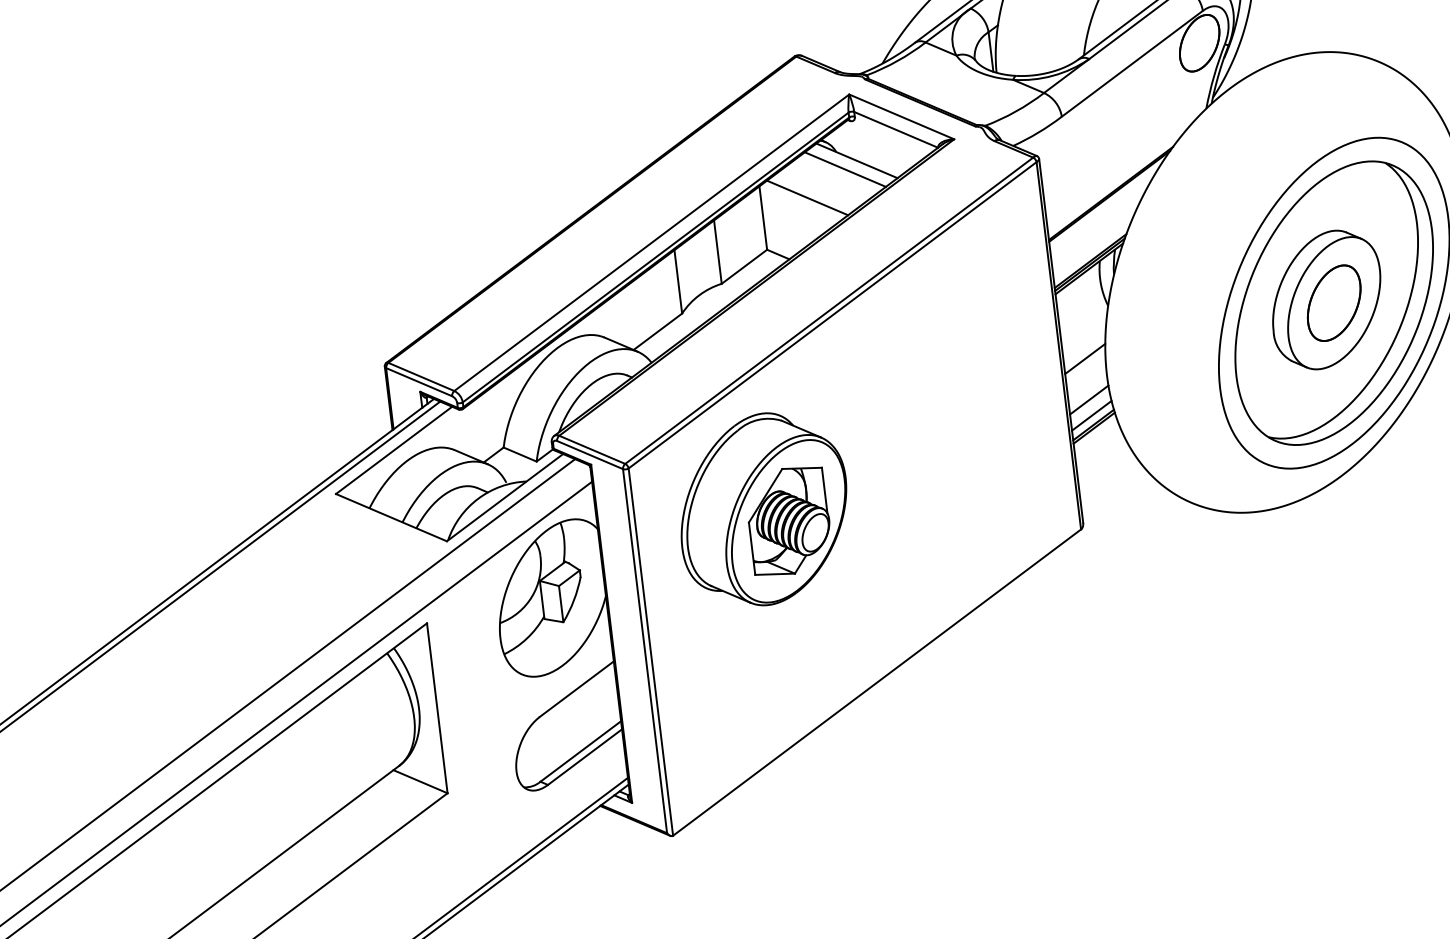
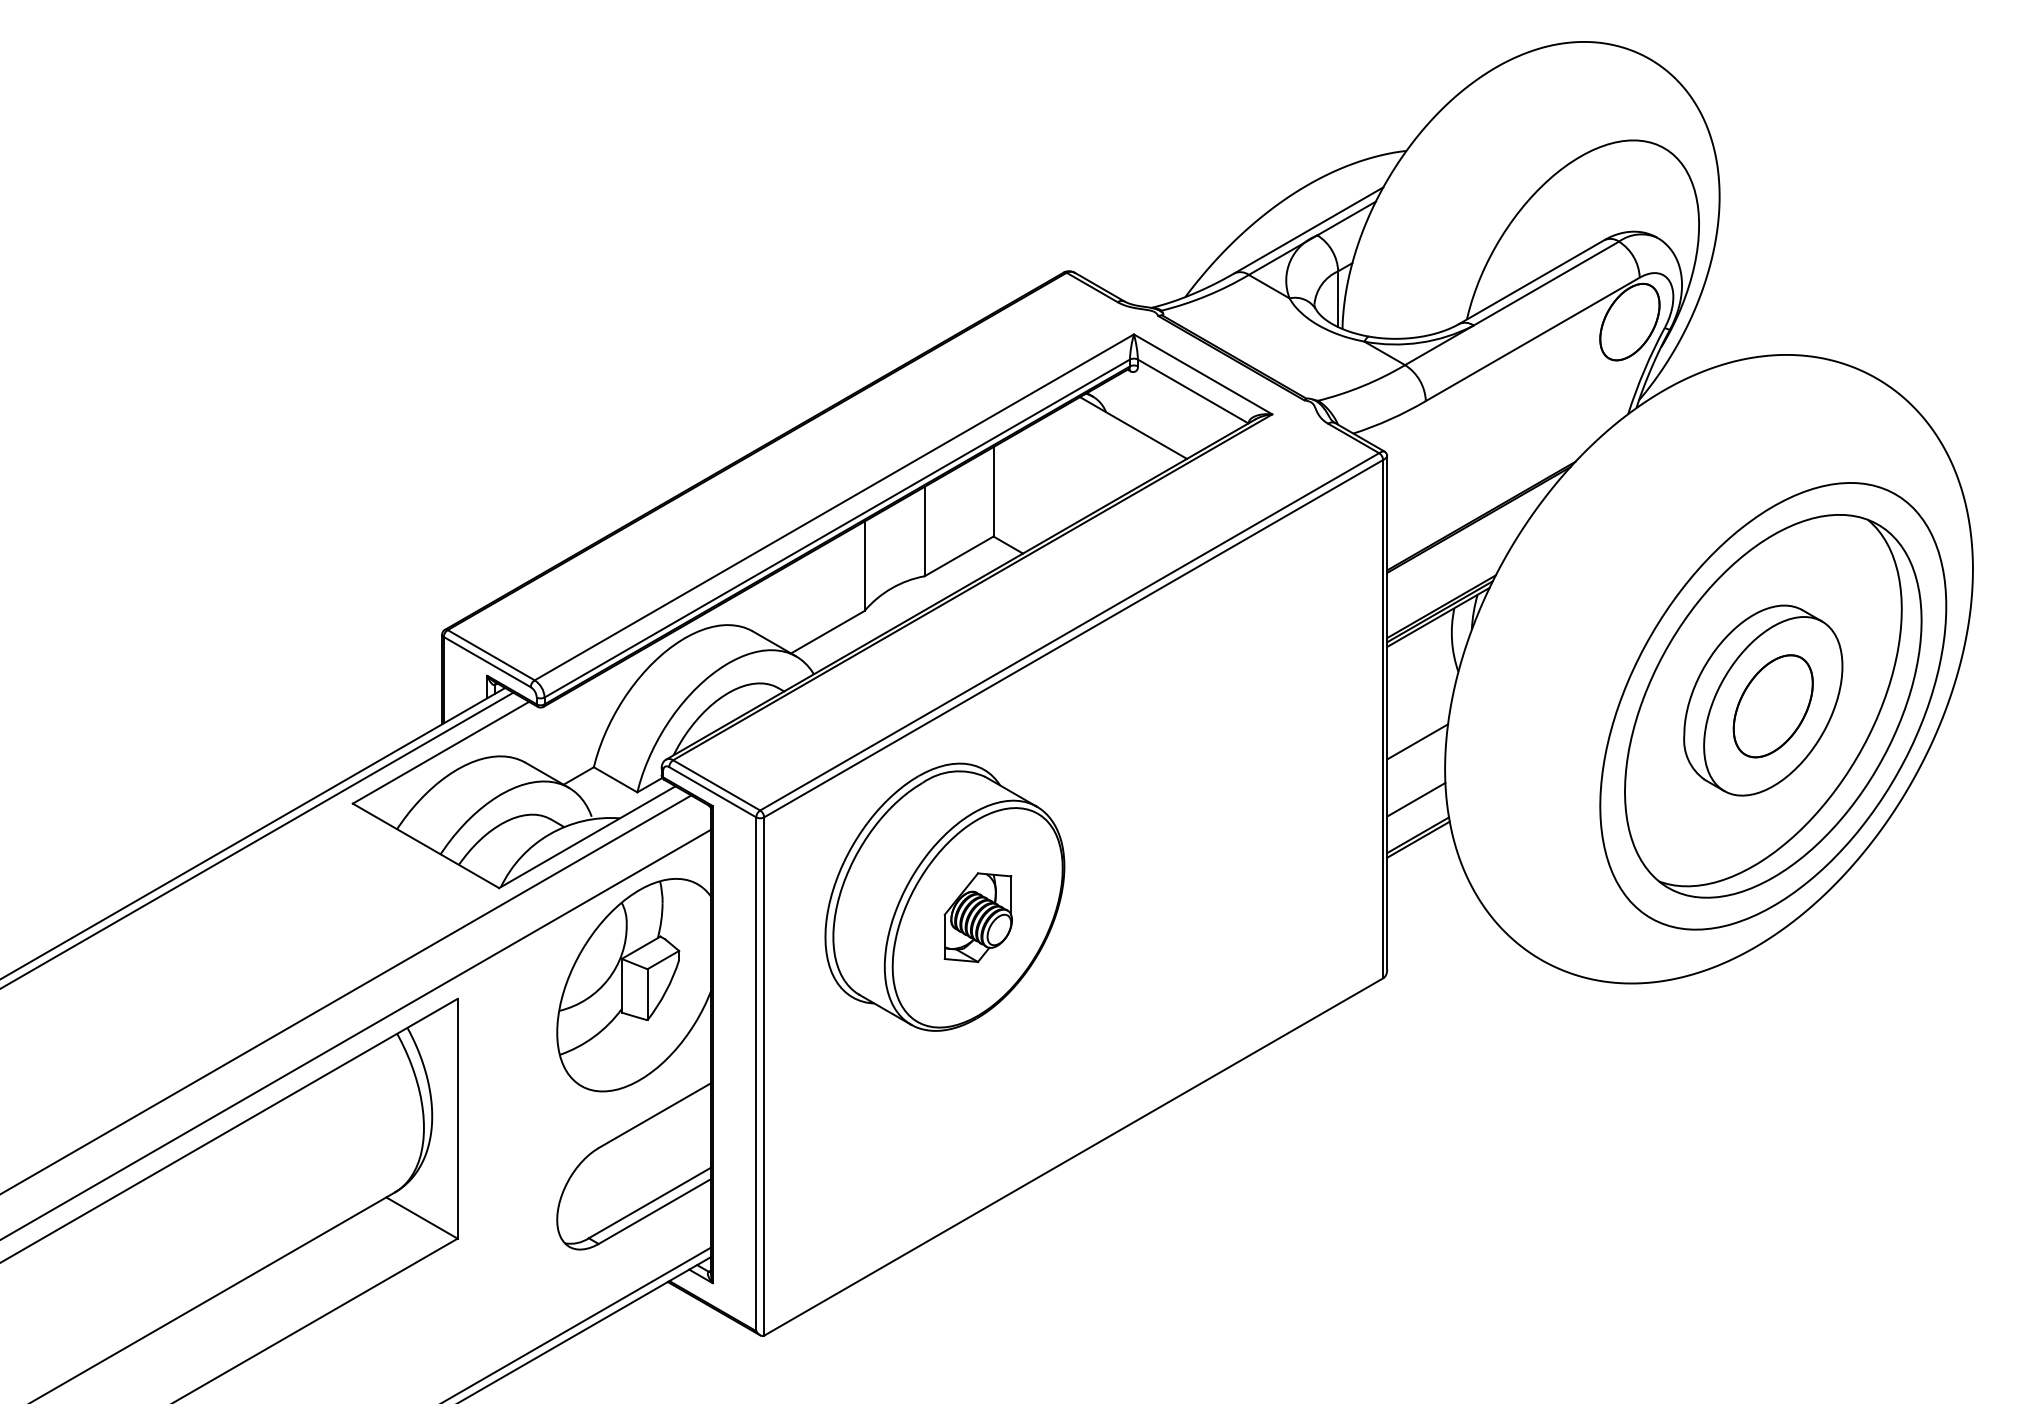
line: (845, 169) -> (1115, 438), removed
line: (807, 198) -> (1058, 471), removed
line: (1091, 415) -> (1417, 821), removed
part: (789, 521) -> (978, 917), size x0.6

